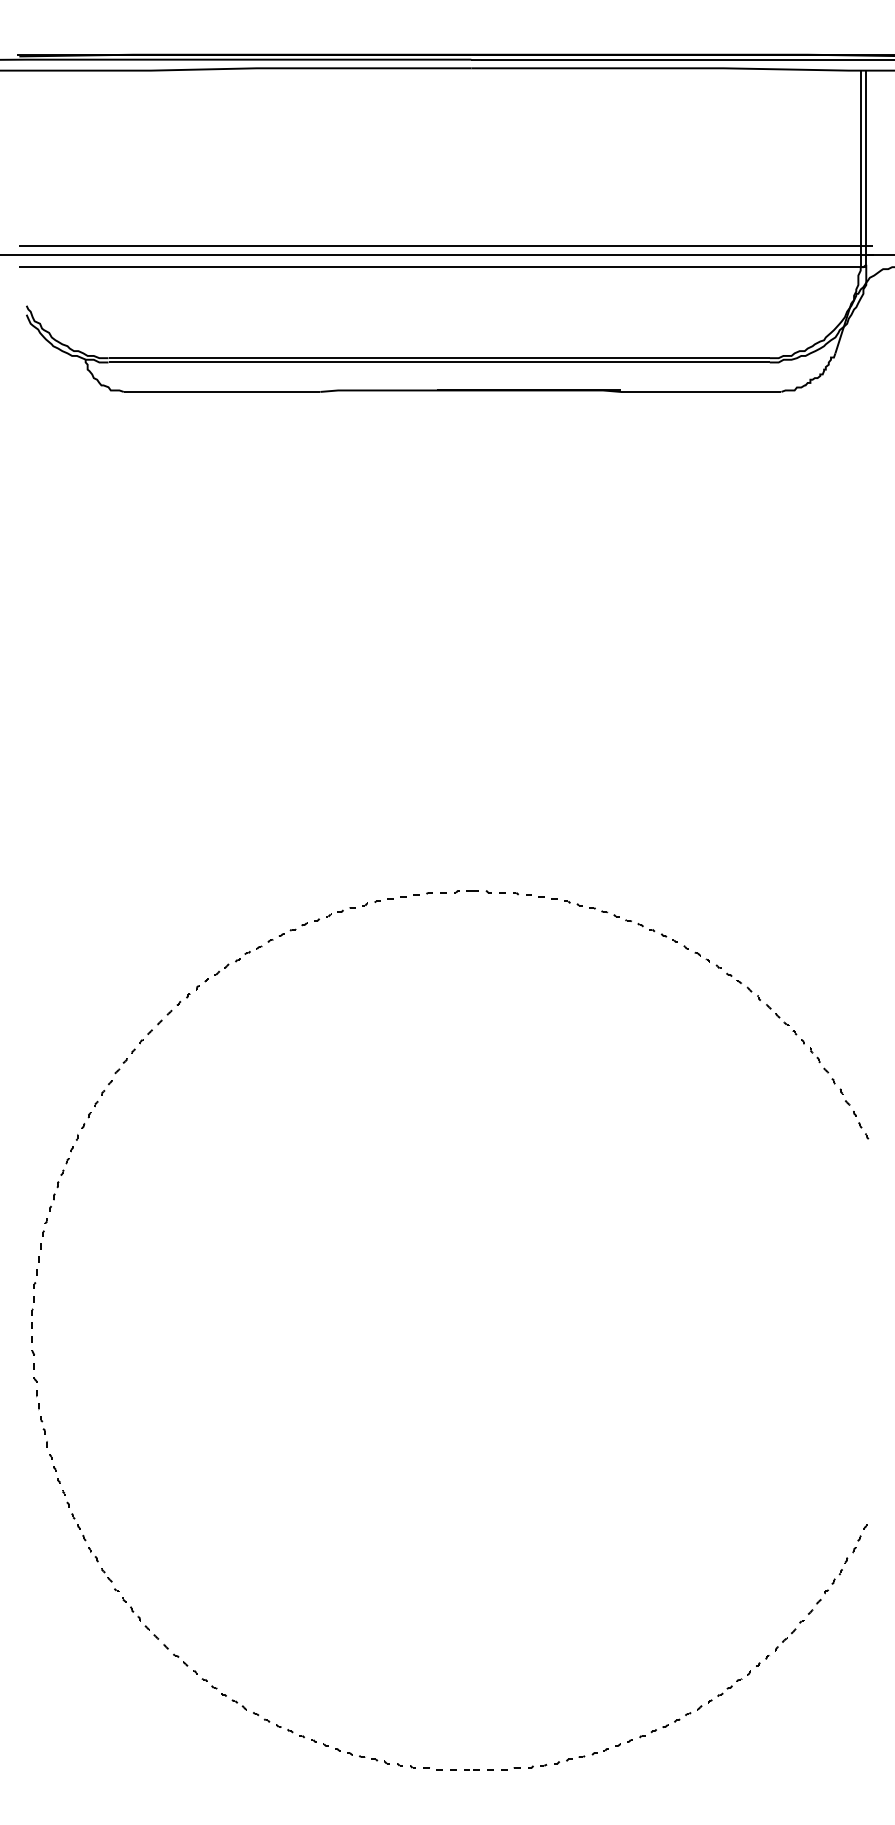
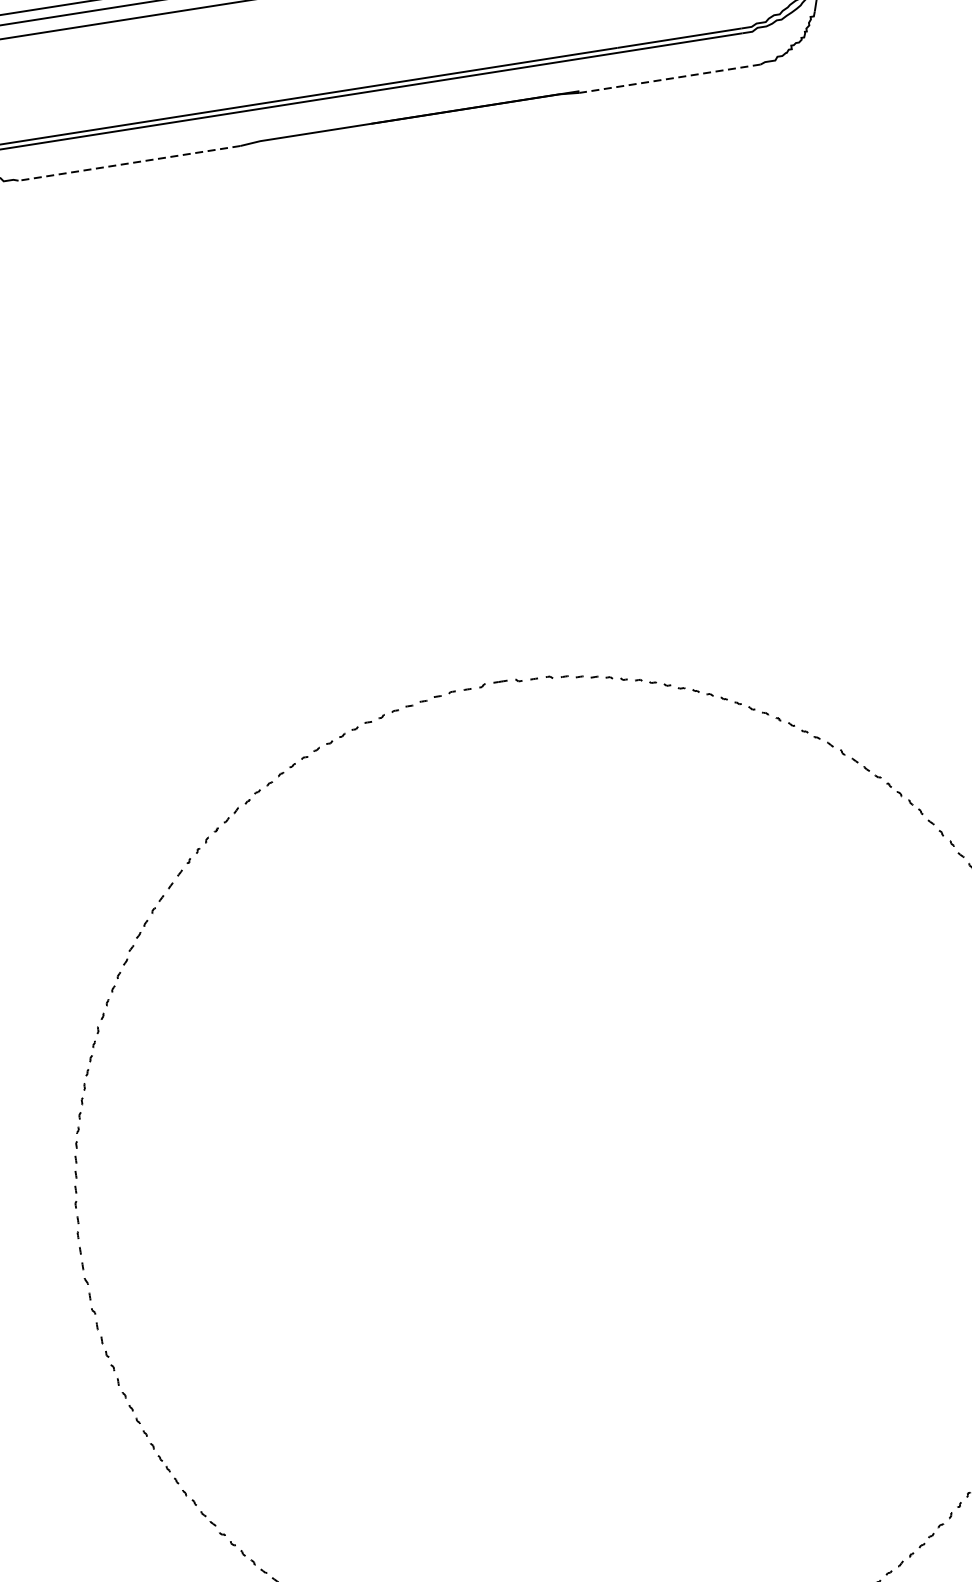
line: (221, 391) -> (128, 162), solid -> dashed
line: (700, 391) -> (669, 78), solid -> dashed

